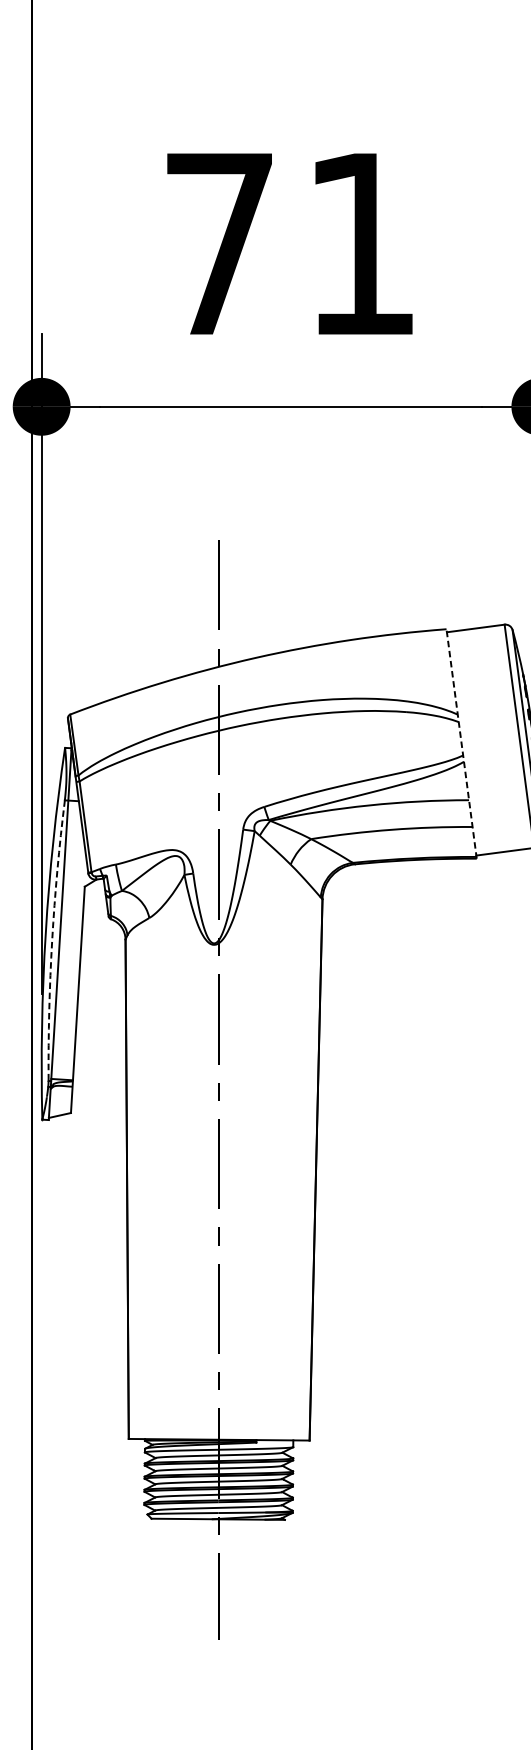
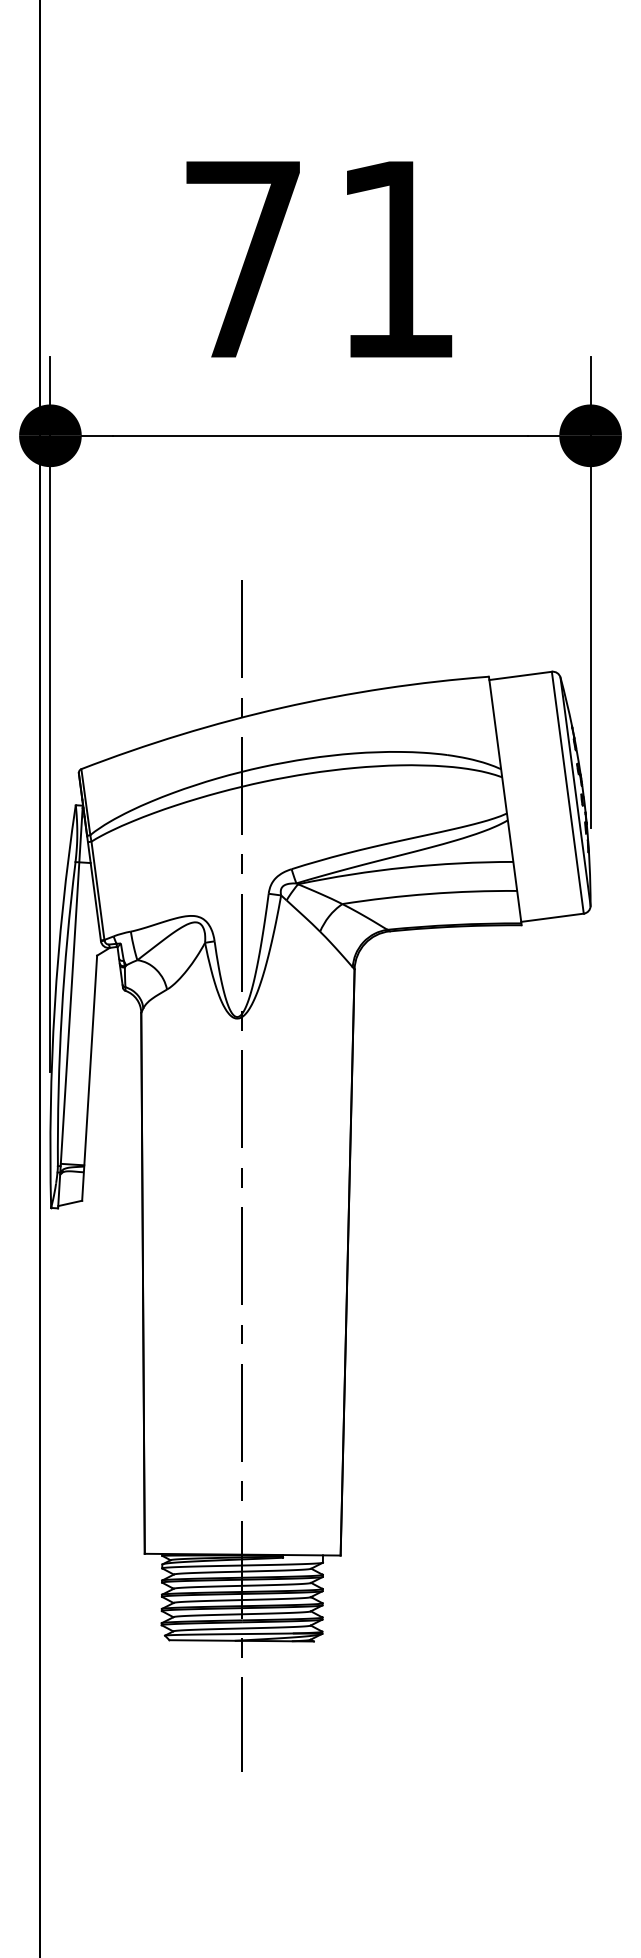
line: (461, 743) -> (505, 800), dashed -> solid
arc: (51, 940) -> (61, 1013), dashed -> solid

